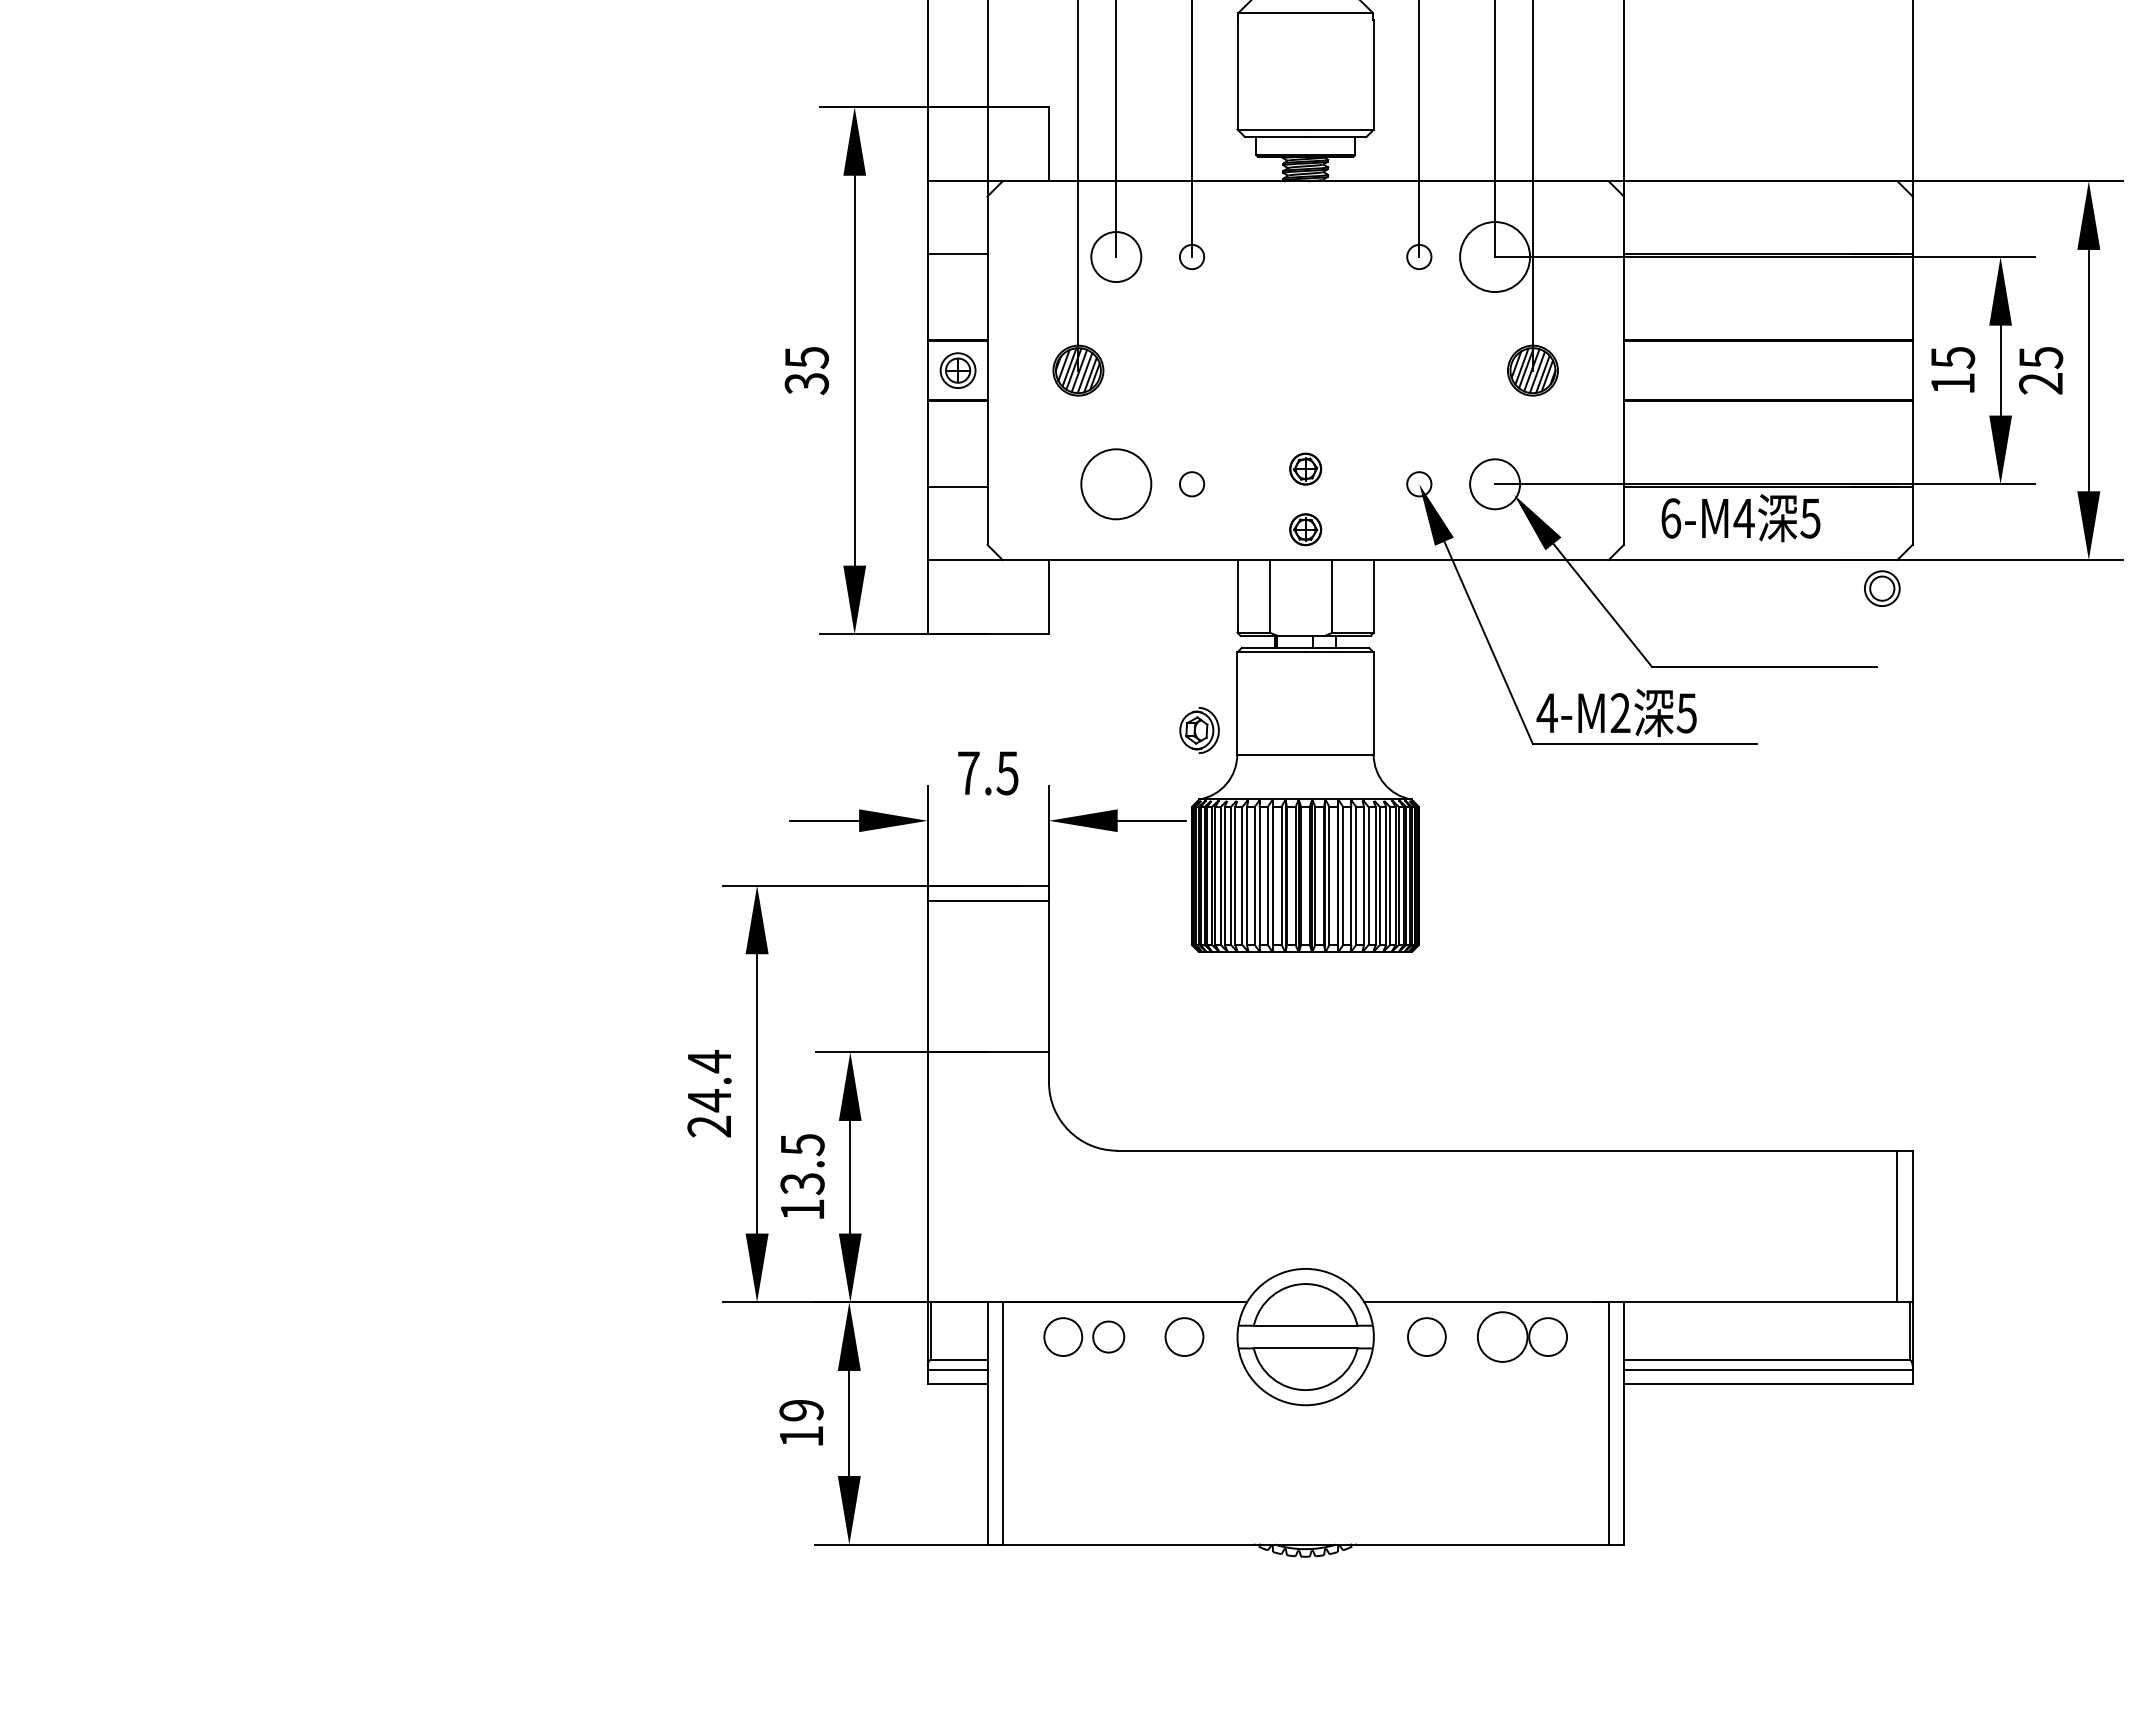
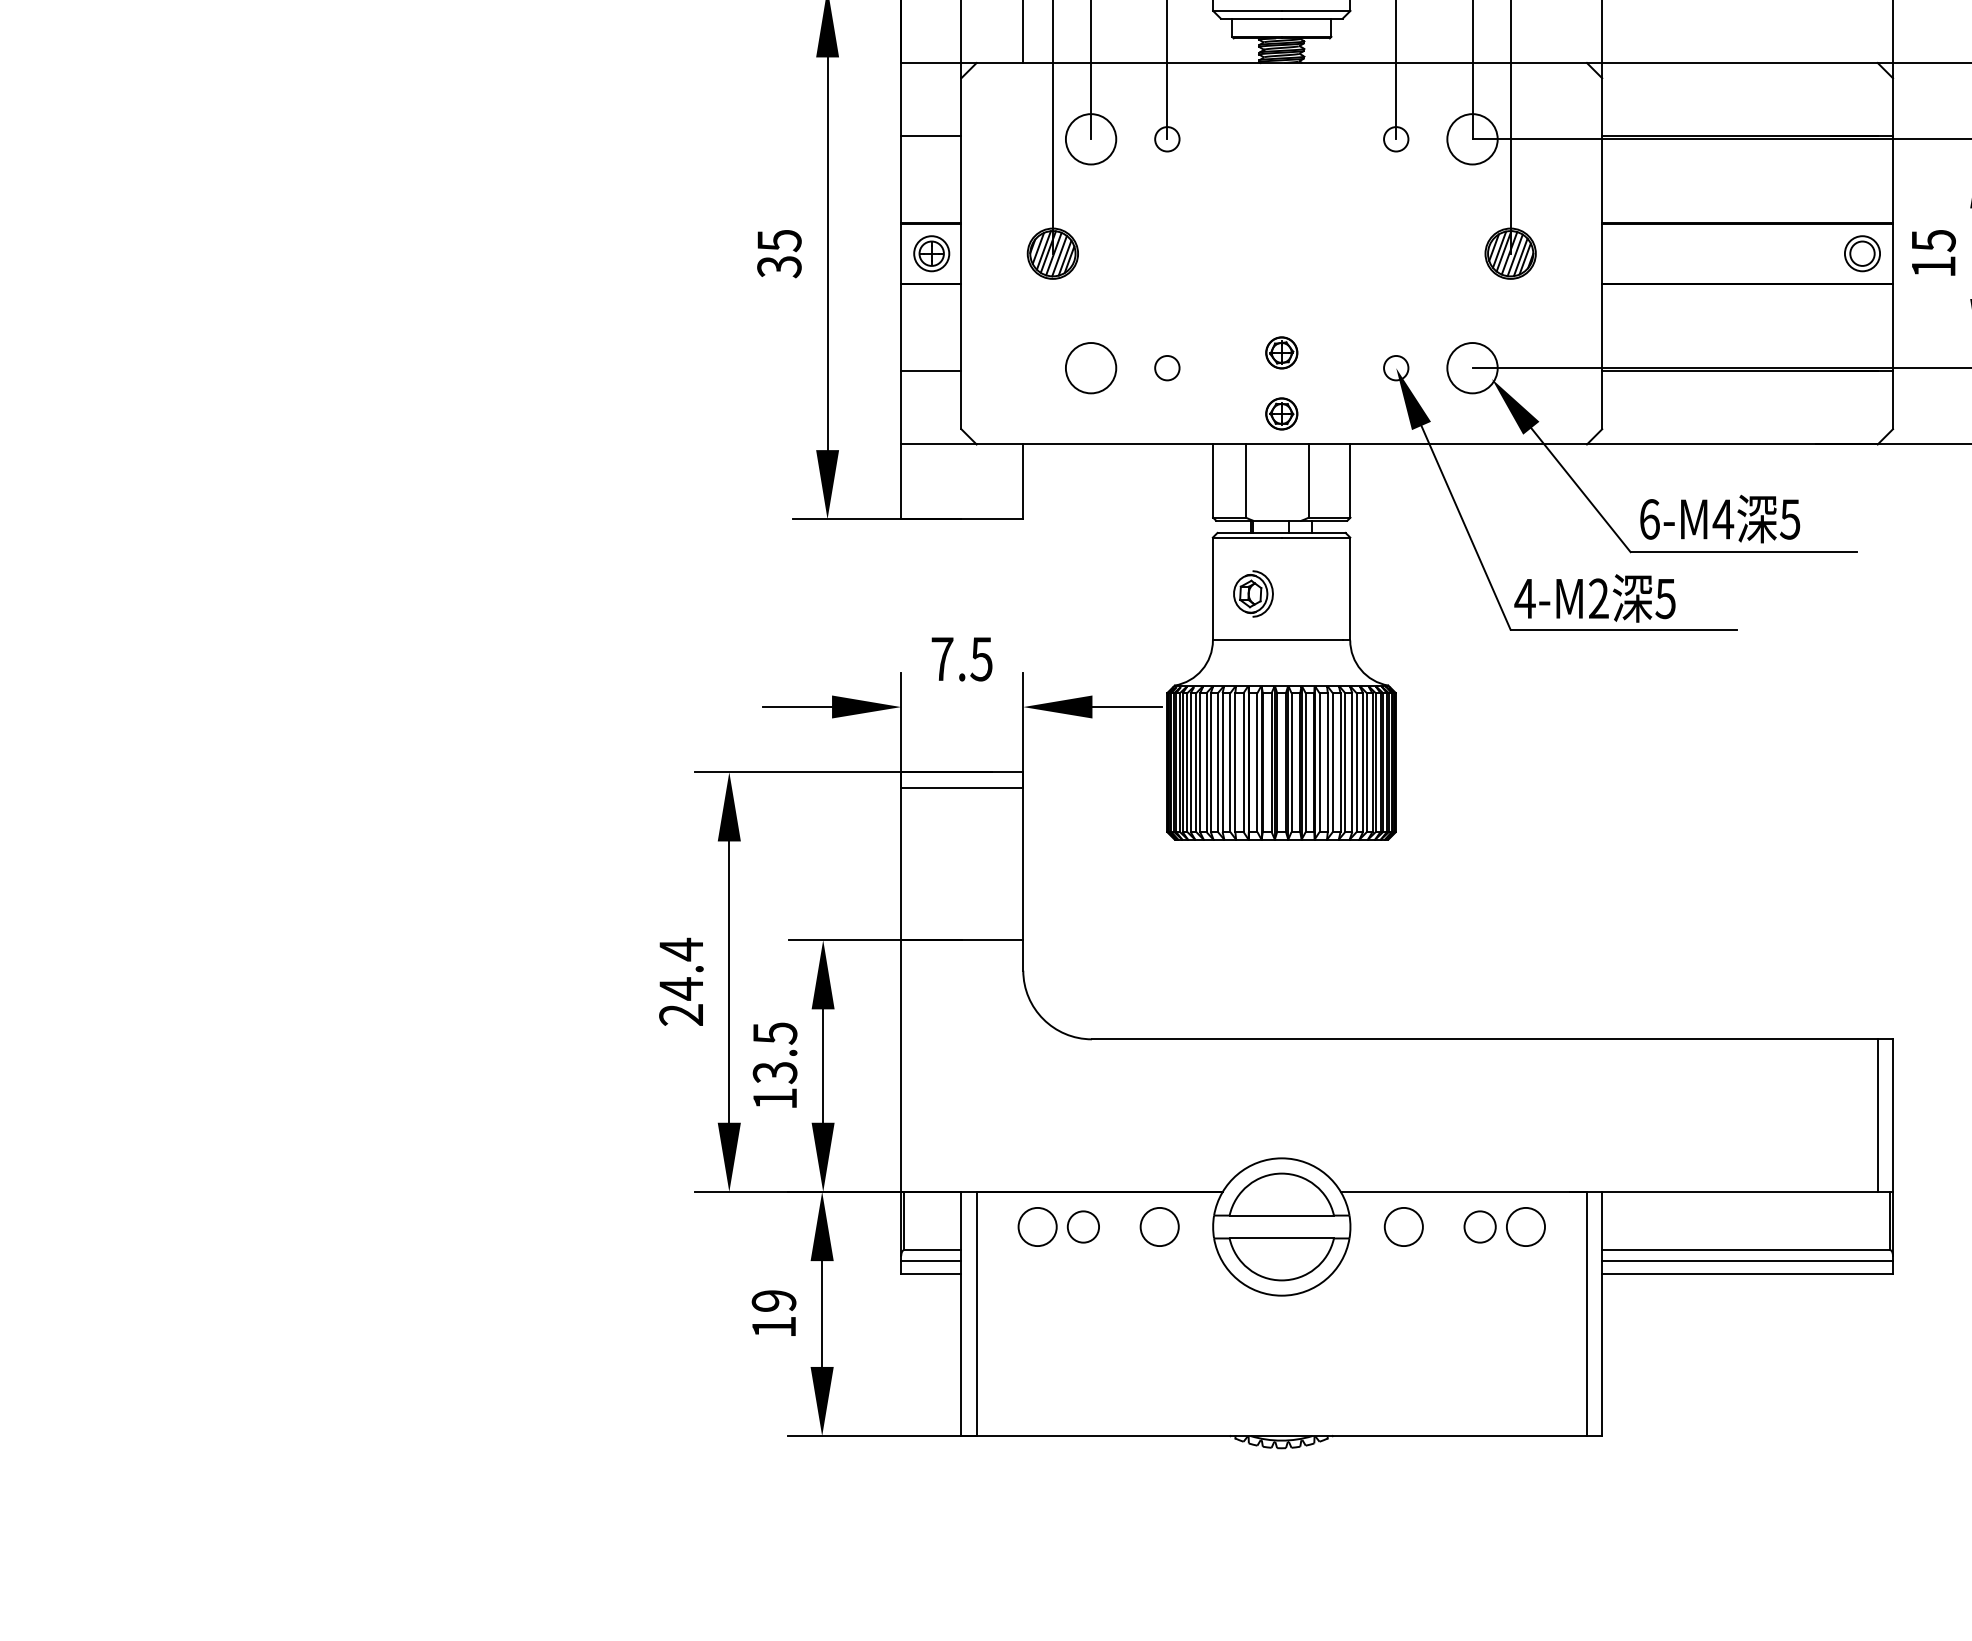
circle: (1495, 257) -> (1472, 139), size x0.71
circle: (1116, 484) -> (1091, 368), size x0.71
text: (1740, 518) -> (1719, 519), moved
part: (1882, 588) -> (1862, 253), moved
part: (1199, 730) -> (1253, 593), moved
circle: (1502, 1336) -> (1479, 1226), size x0.62

